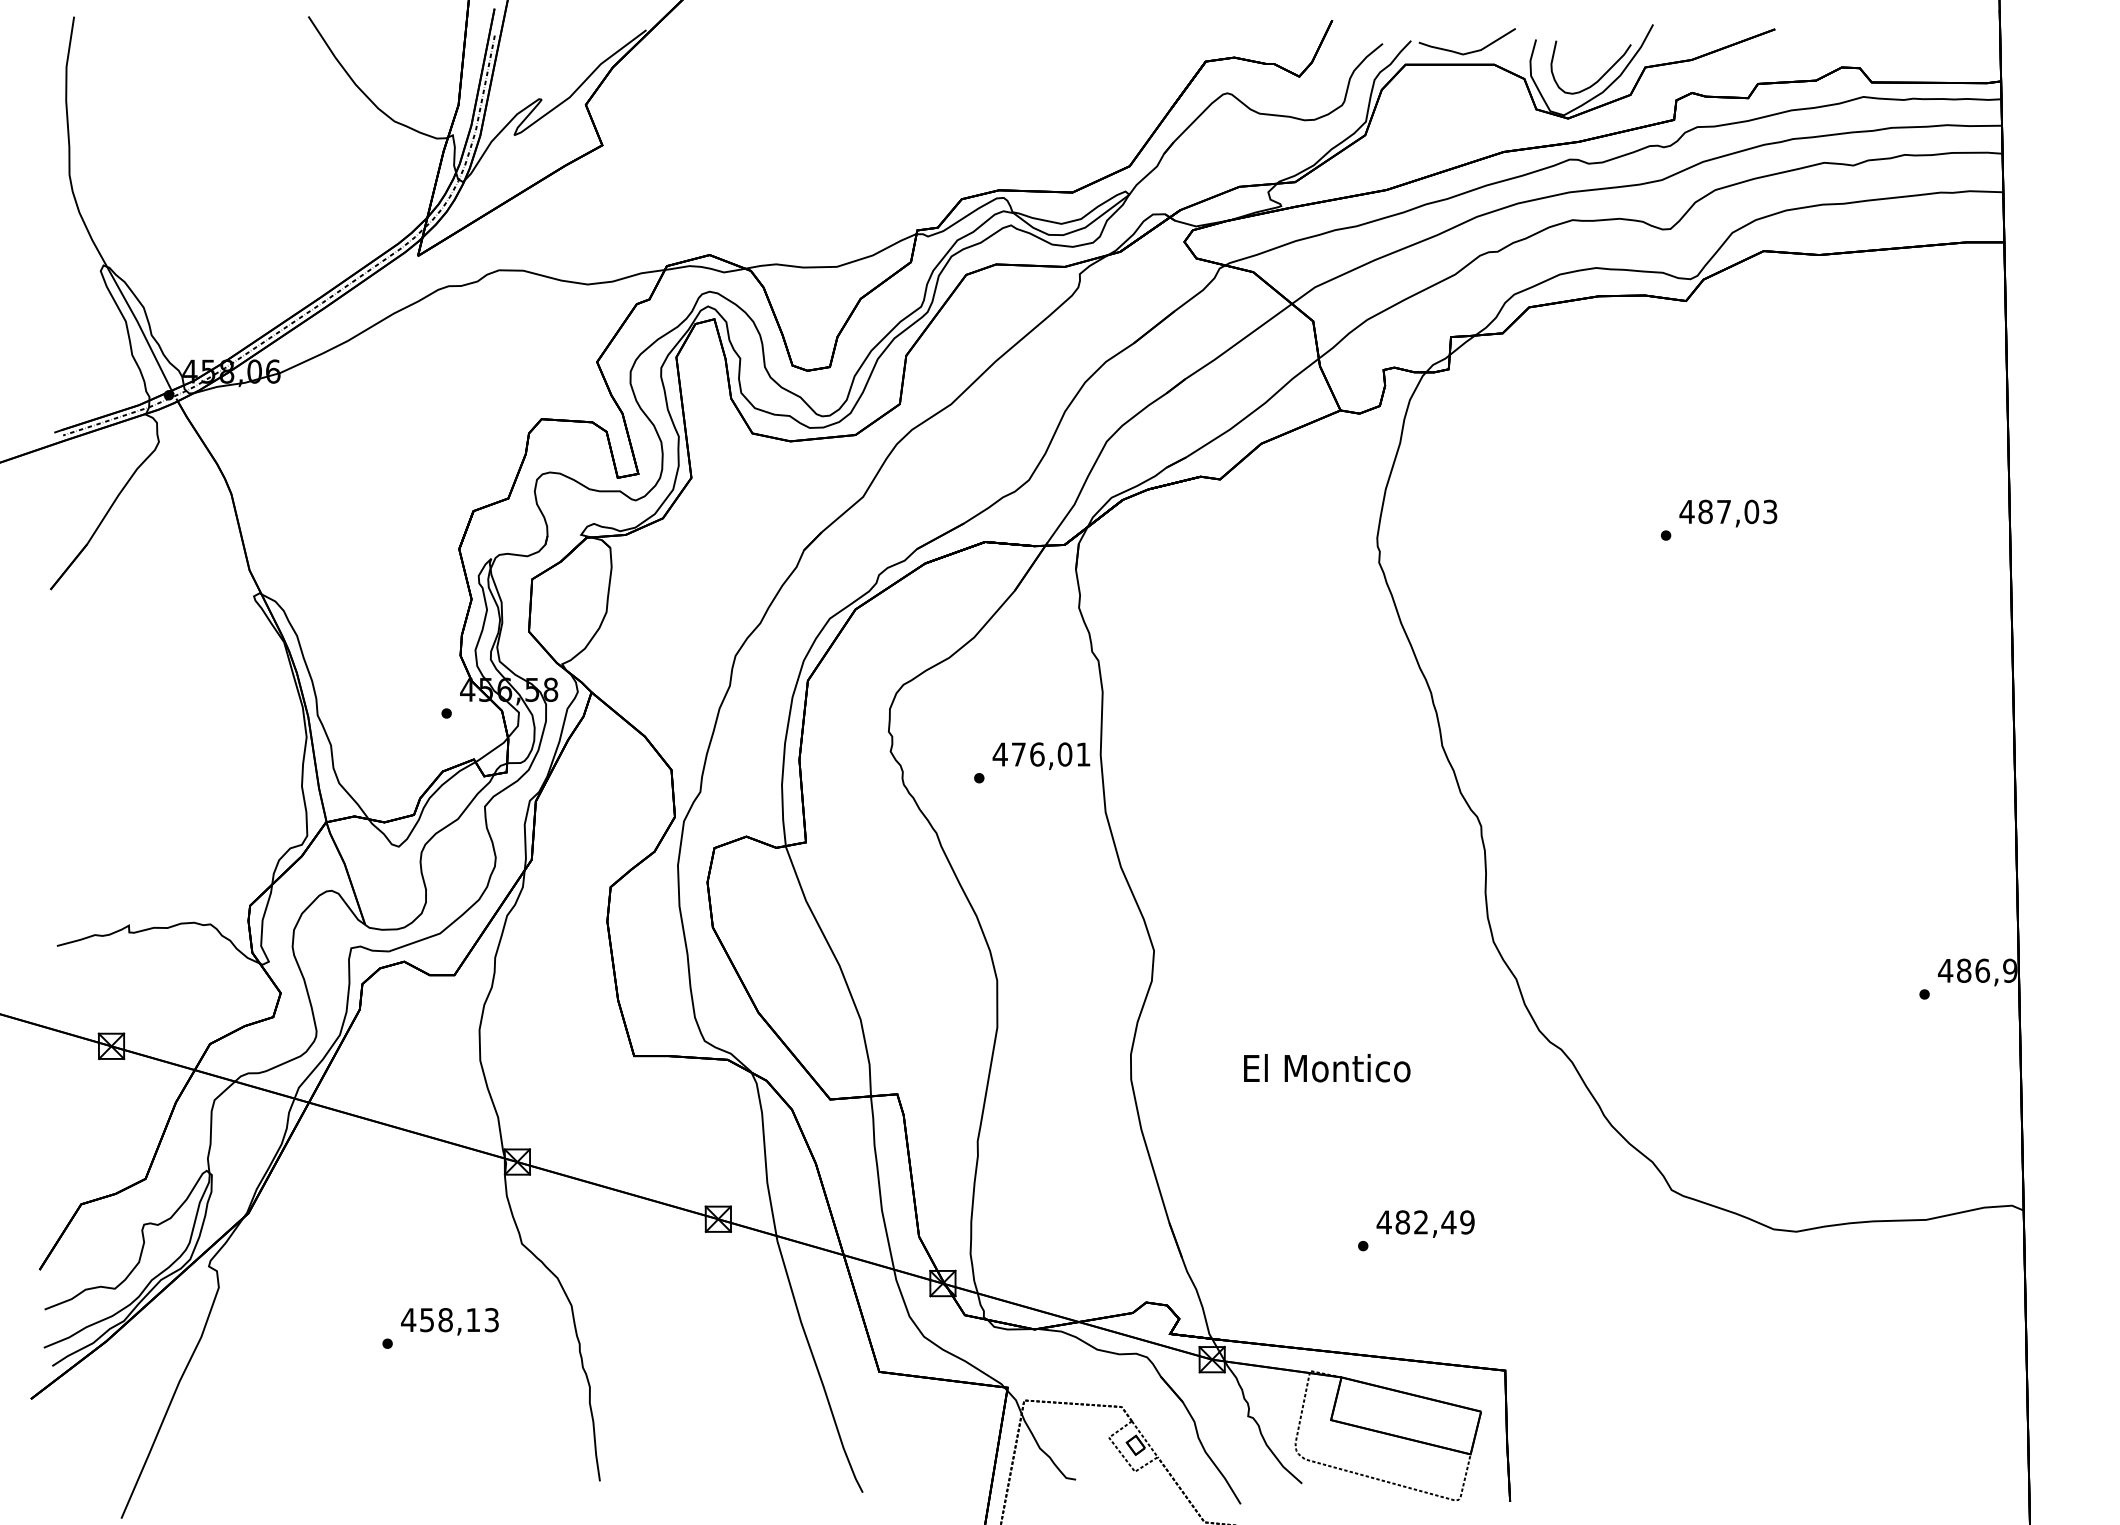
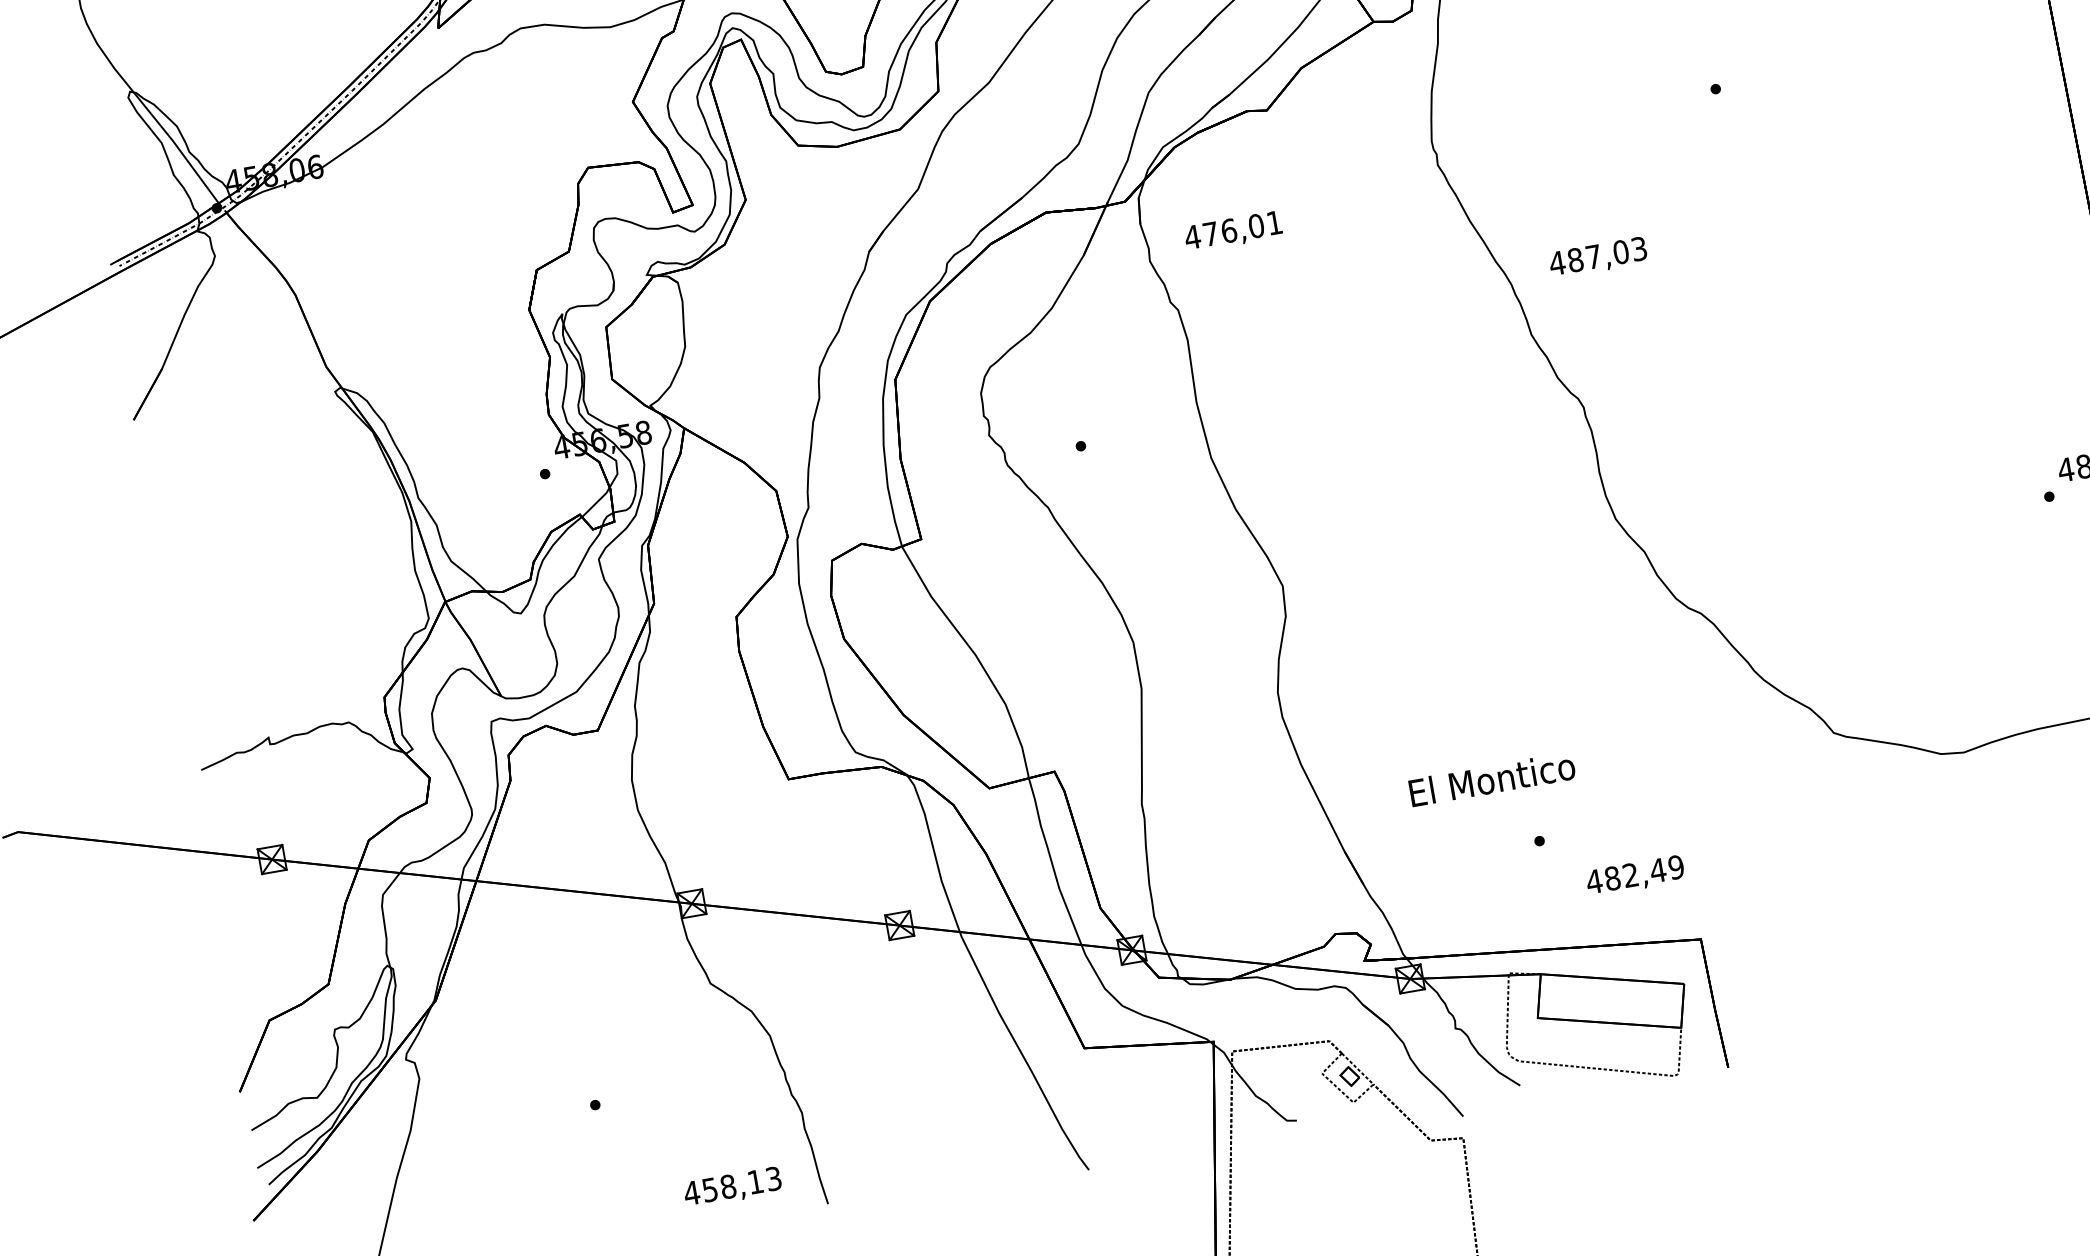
text: (1728, 513) -> (1598, 257), moved
text: (1041, 755) -> (1233, 231), moved
text: (1327, 1068) -> (1492, 779), moved
text: (1425, 1223) -> (1635, 875), moved
text: (449, 1321) -> (732, 1187), moved

